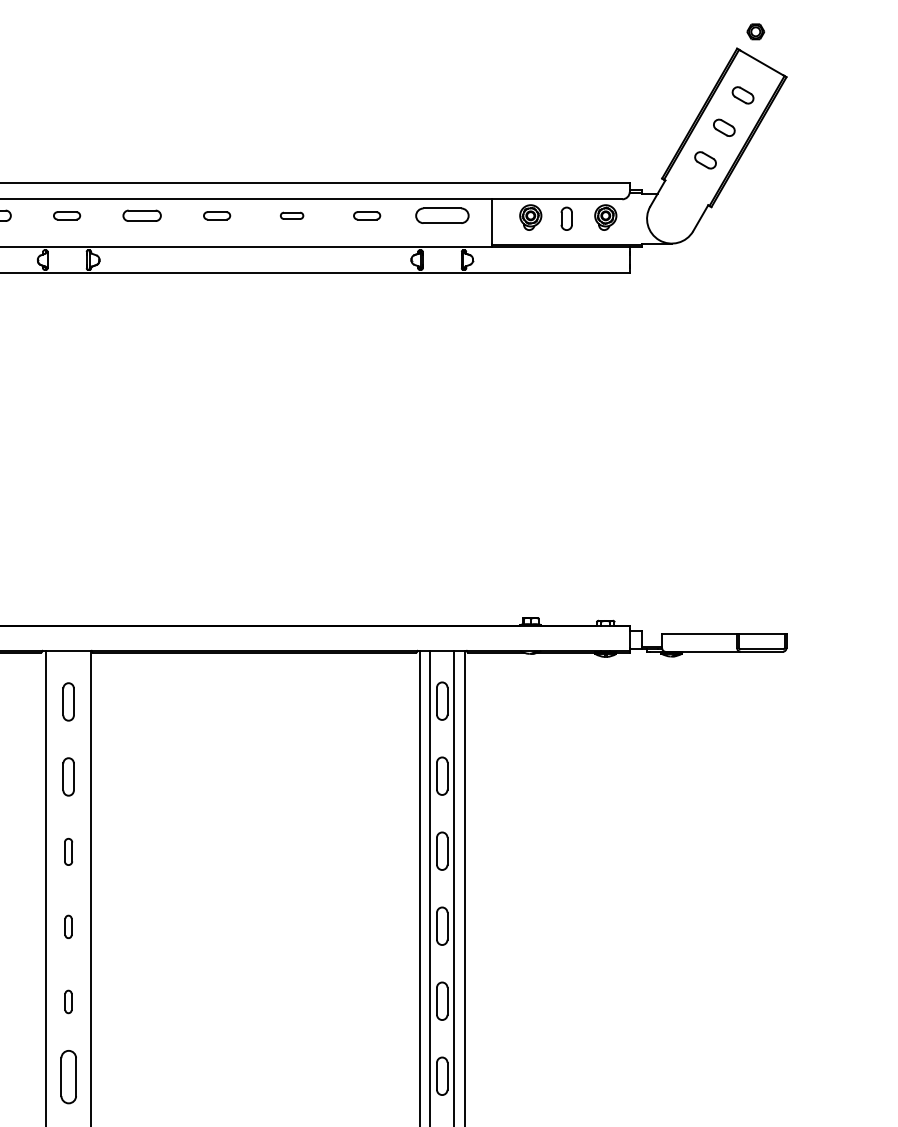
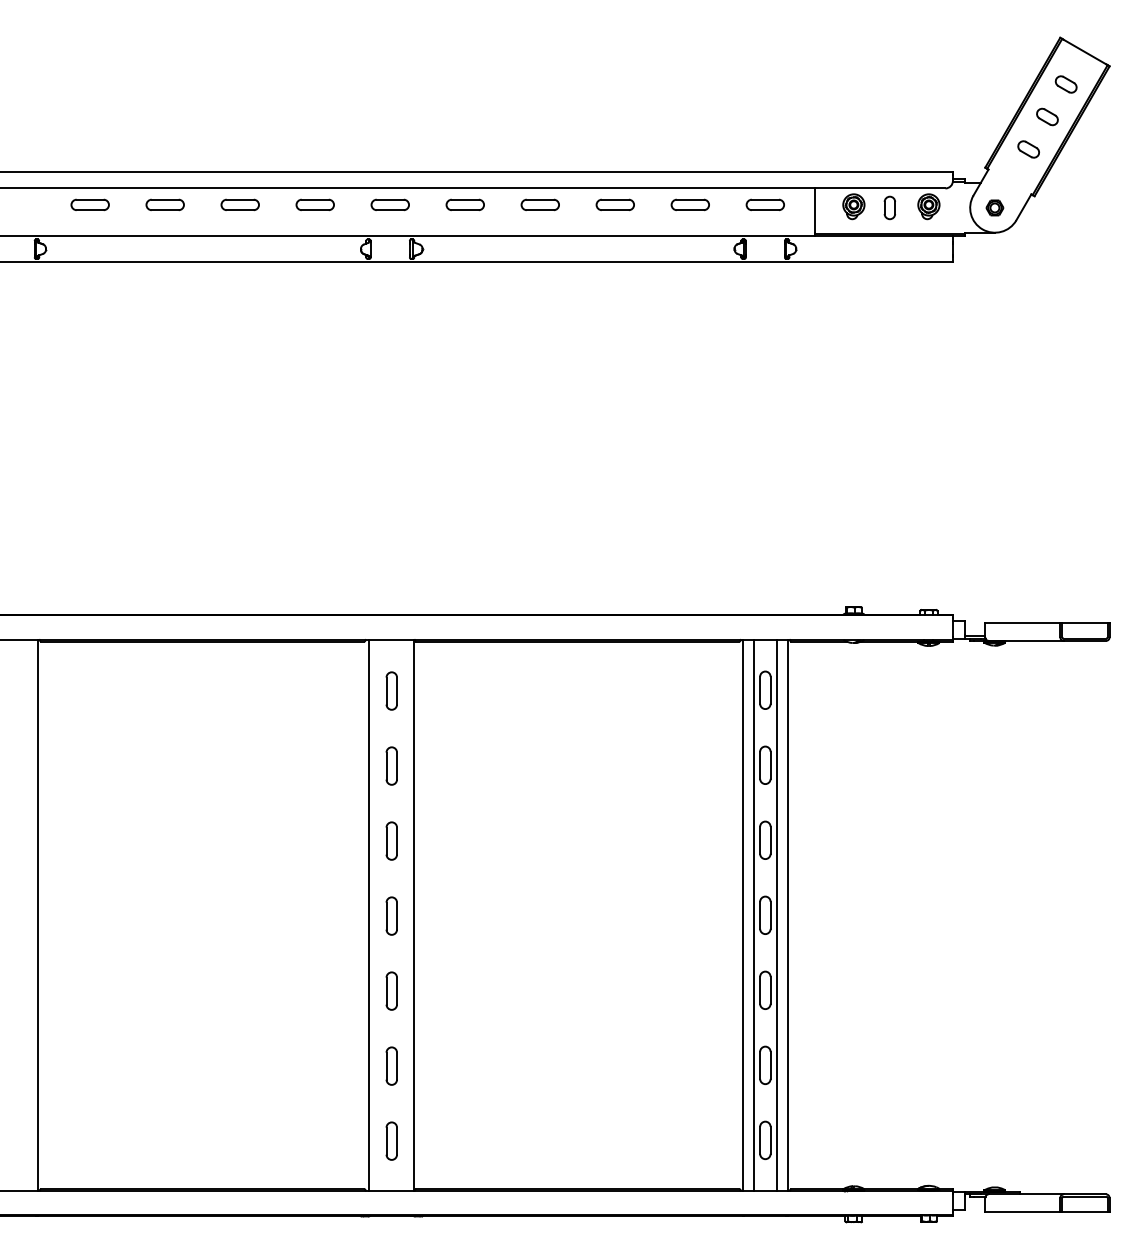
part: (755, 31) -> (994, 207), moved
part: (66, 215) -> (389, 204), size x1.43
part: (216, 215) -> (539, 204), size x1.43
part: (291, 215) -> (614, 204), size x1.67
part: (366, 215) -> (689, 204), size x1.43
part: (441, 215) -> (764, 204), size x0.71
part: (68, 851) -> (391, 840), size x1.43
part: (68, 926) -> (391, 915), size x1.67
part: (68, 1001) -> (391, 990), size x1.67
part: (68, 1076) -> (391, 1065), size x0.71

